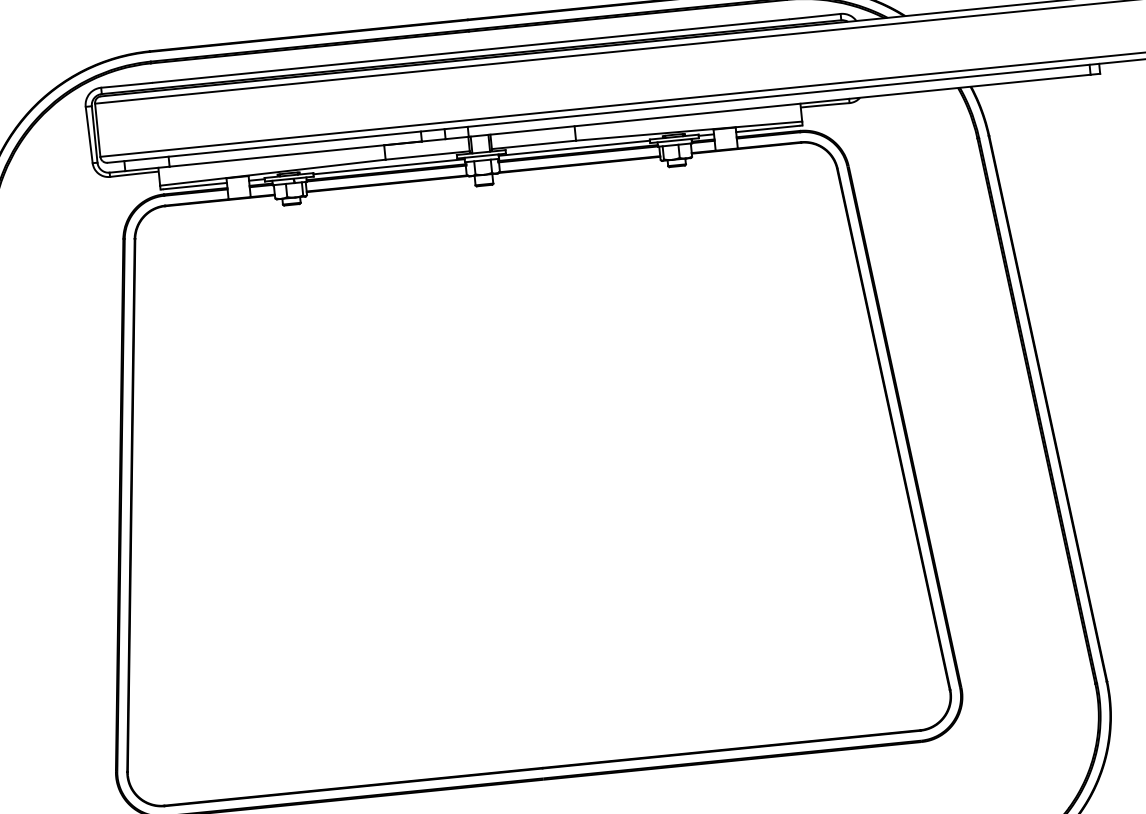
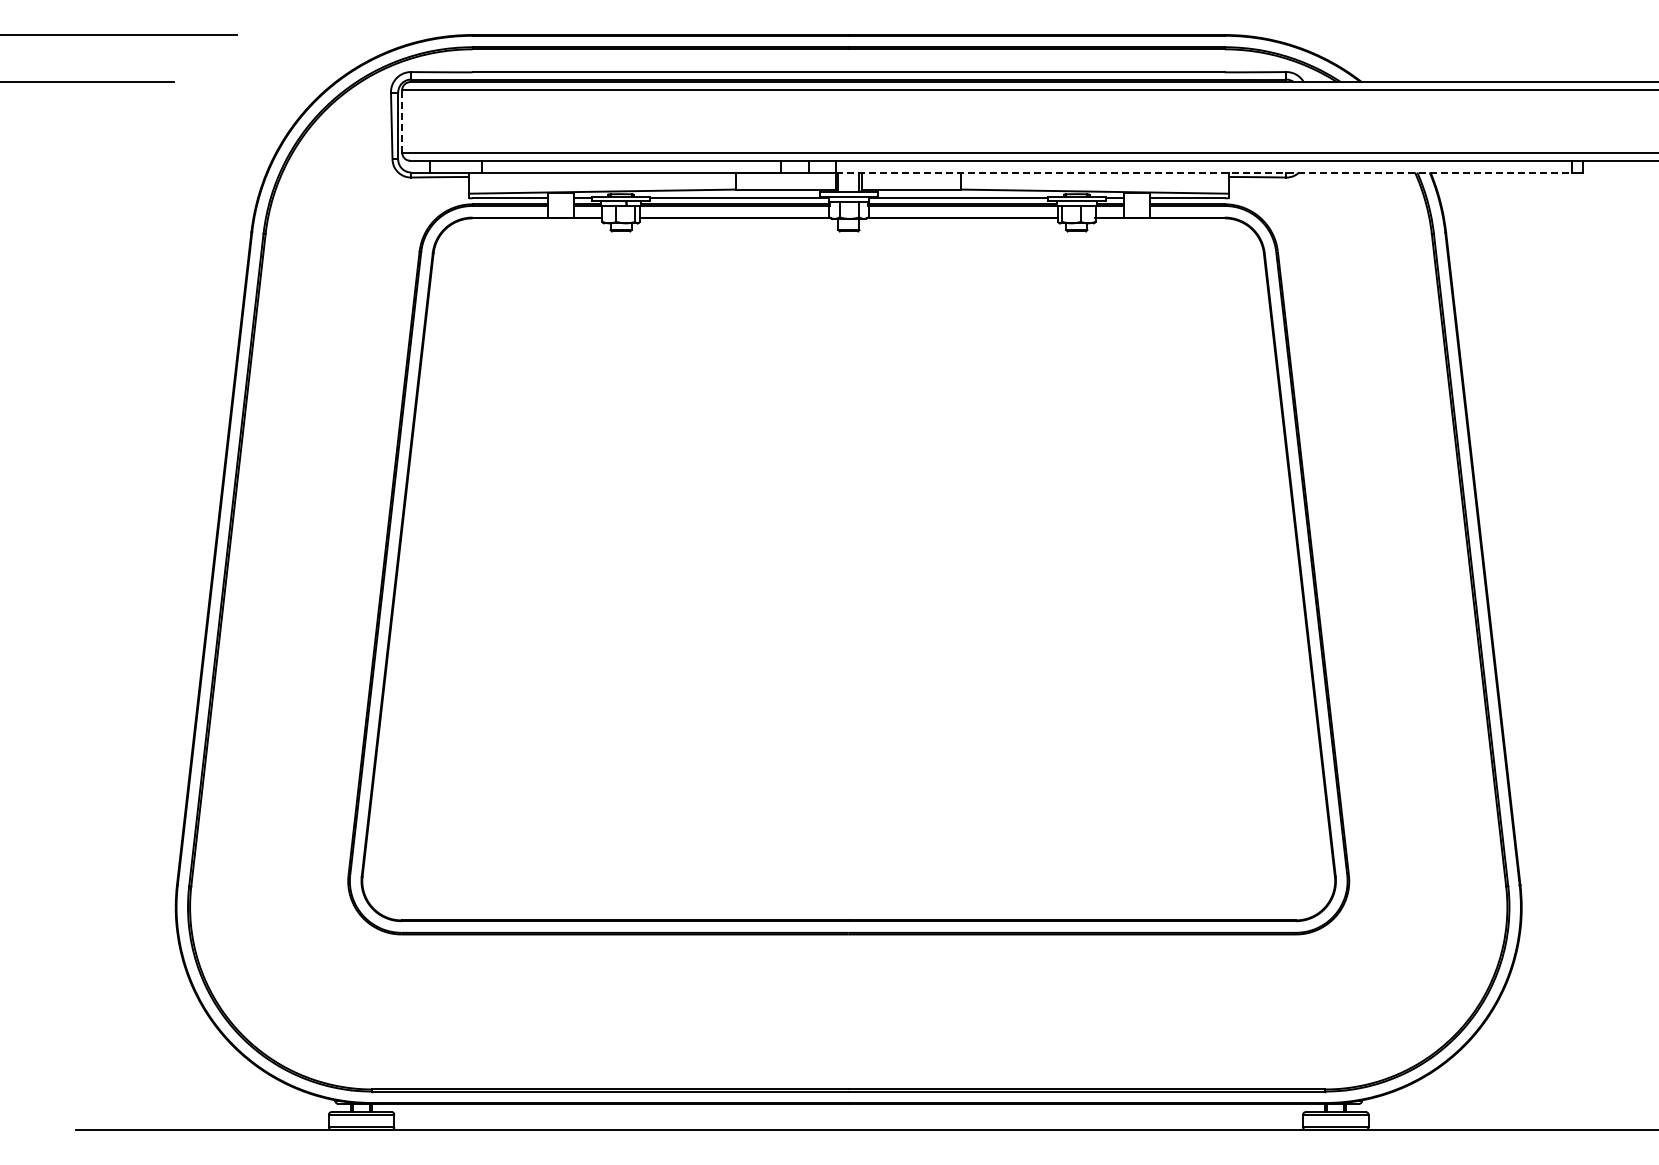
line: (780, 105) -> (1204, 172), solid -> dashed
line: (97, 129) -> (402, 120), solid -> dashed

